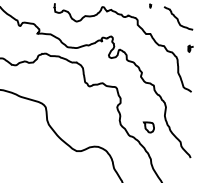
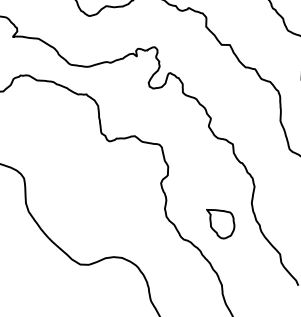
part: (148, 127) -> (219, 224), size x1.43

